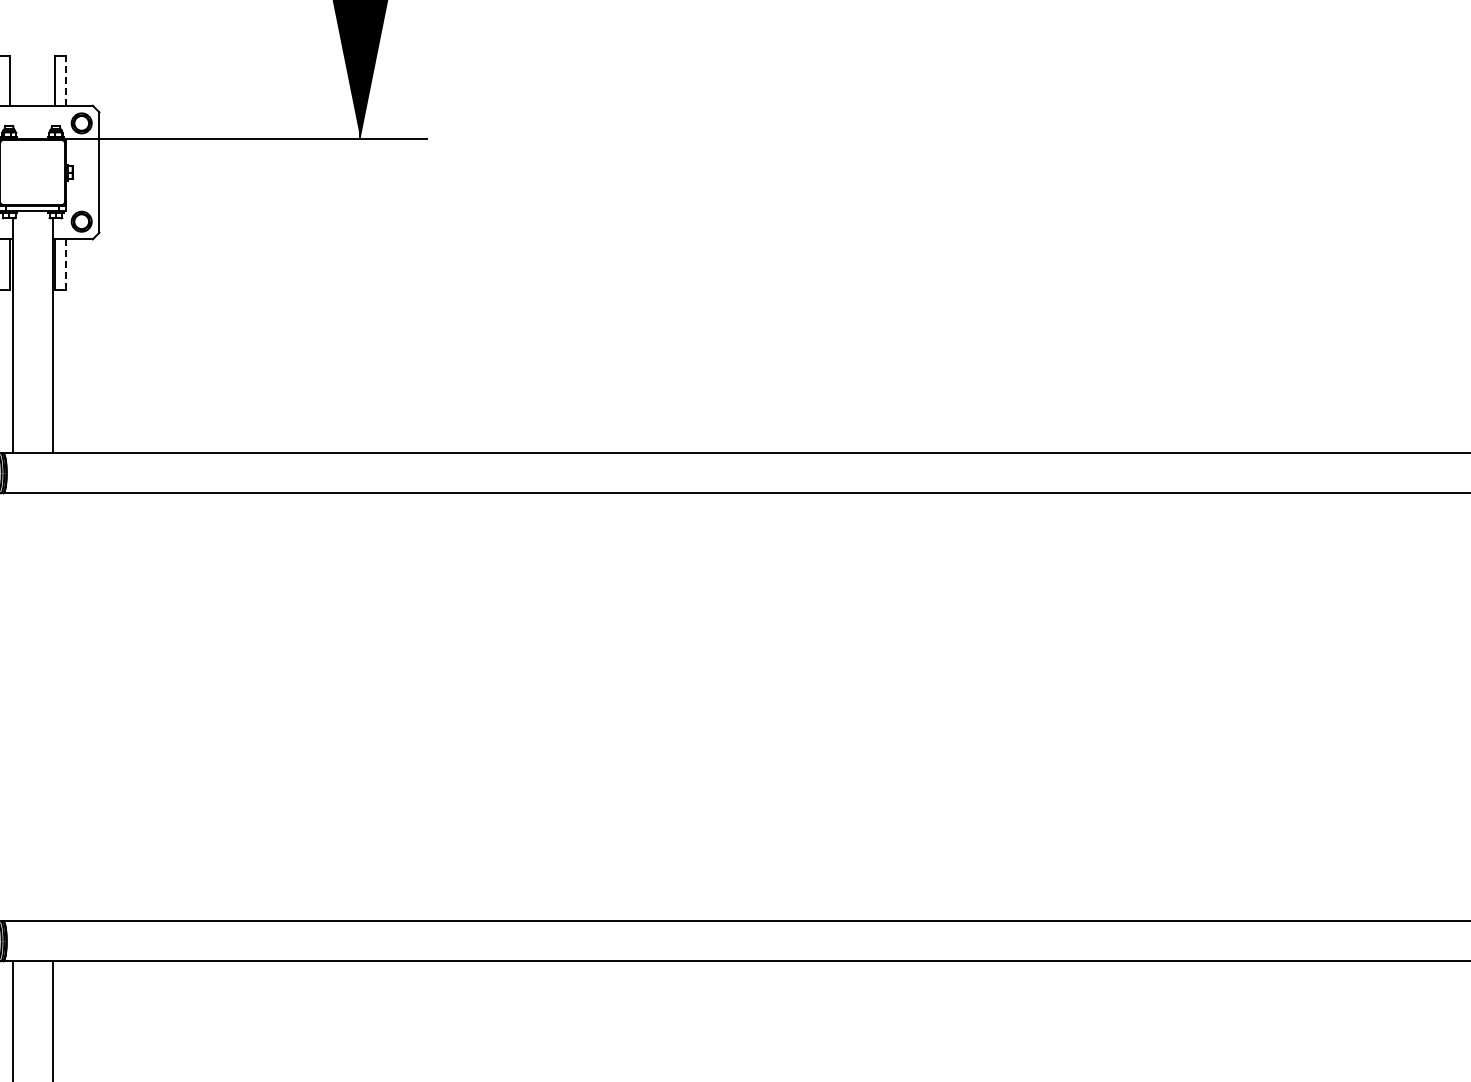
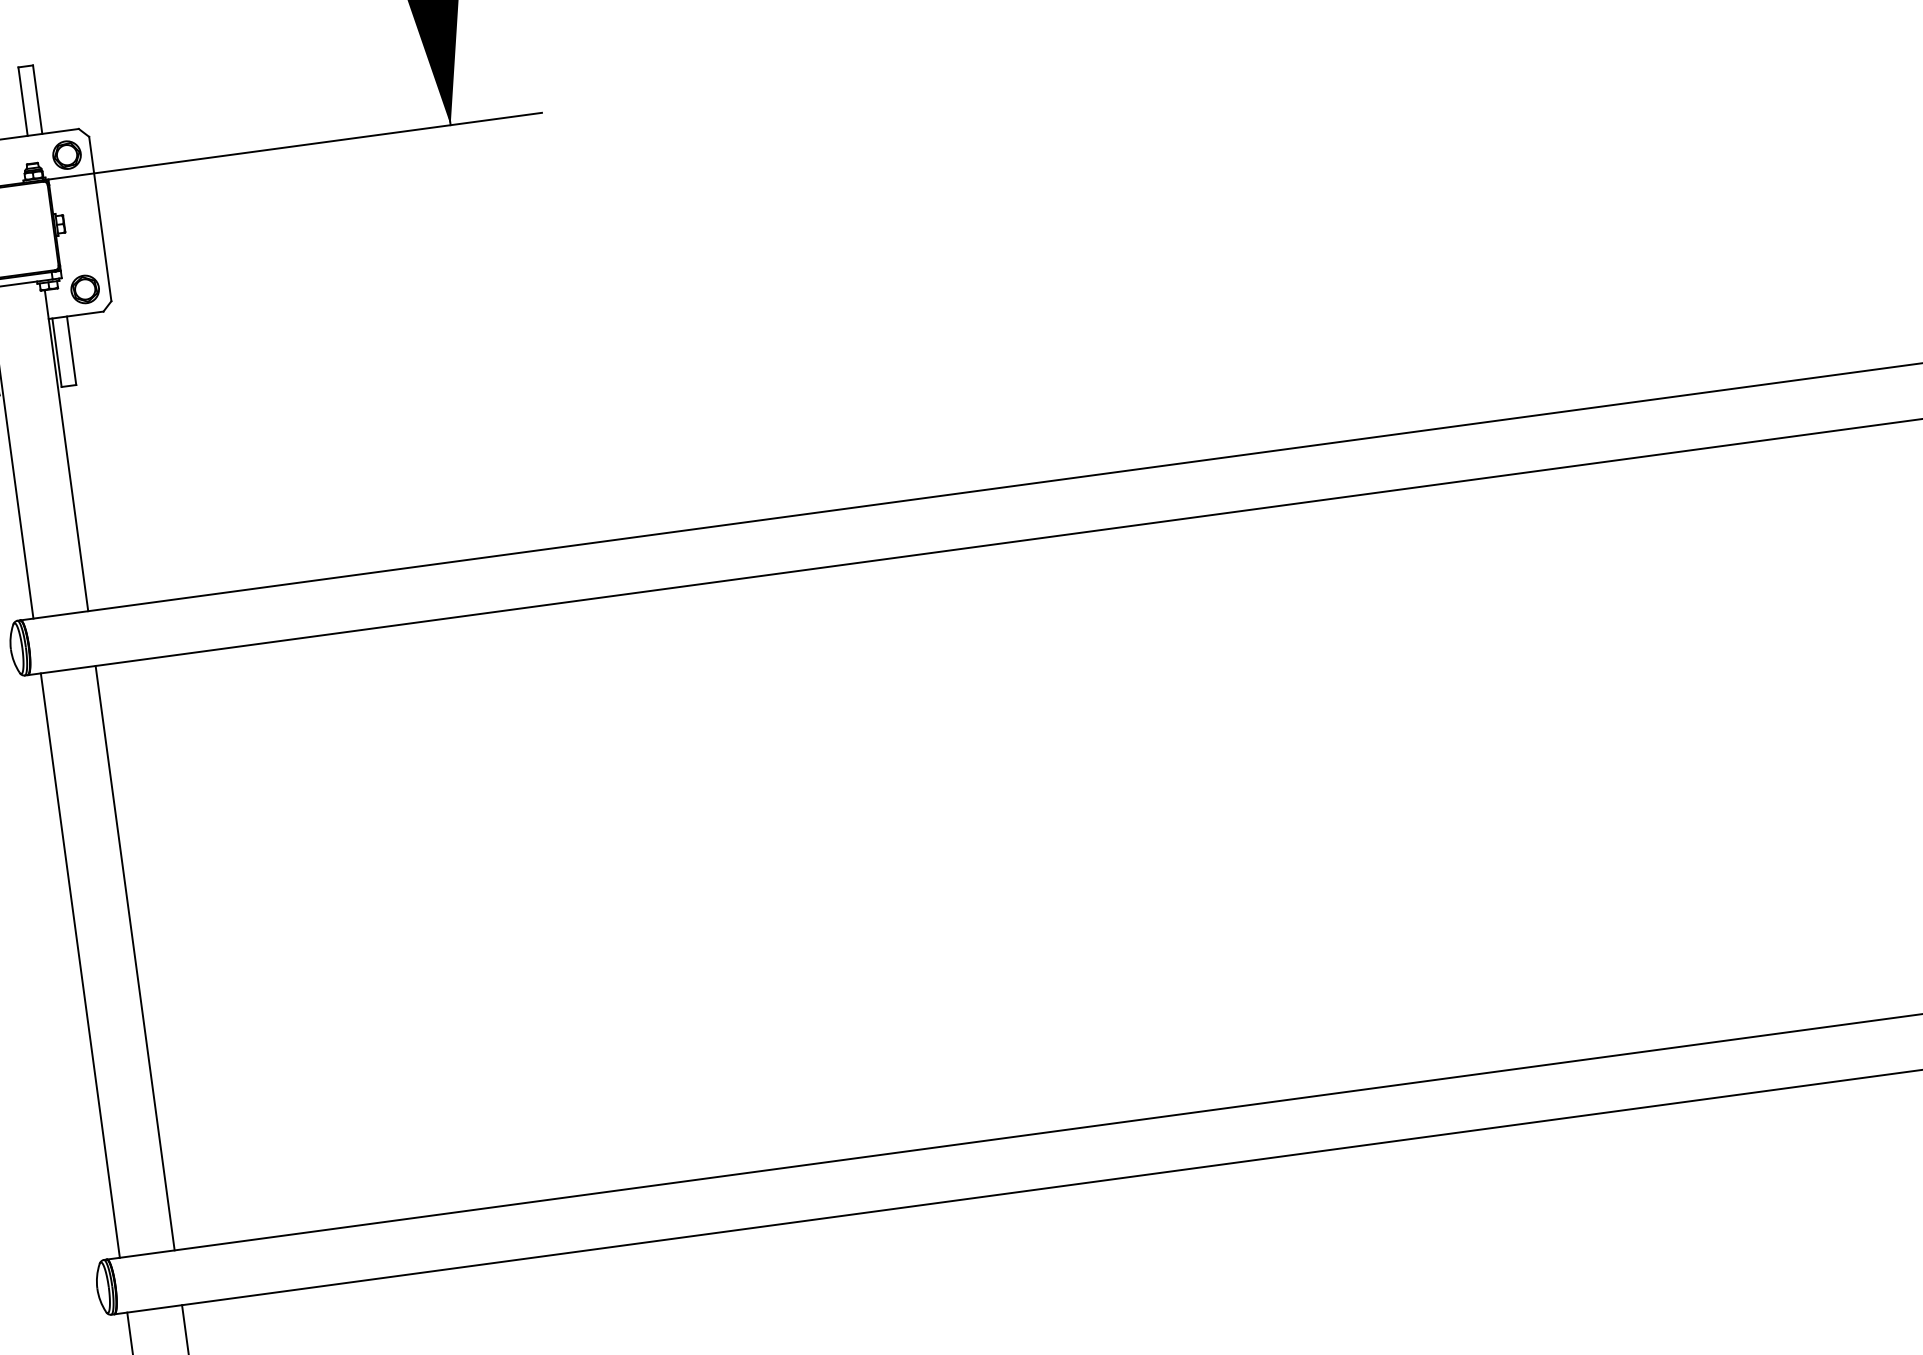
line: (66, 80) -> (38, 99), dashed -> solid
line: (66, 263) -> (72, 349), dashed -> solid
line: (12, 707) -> (80, 965), added
line: (52, 707) -> (135, 958), added

